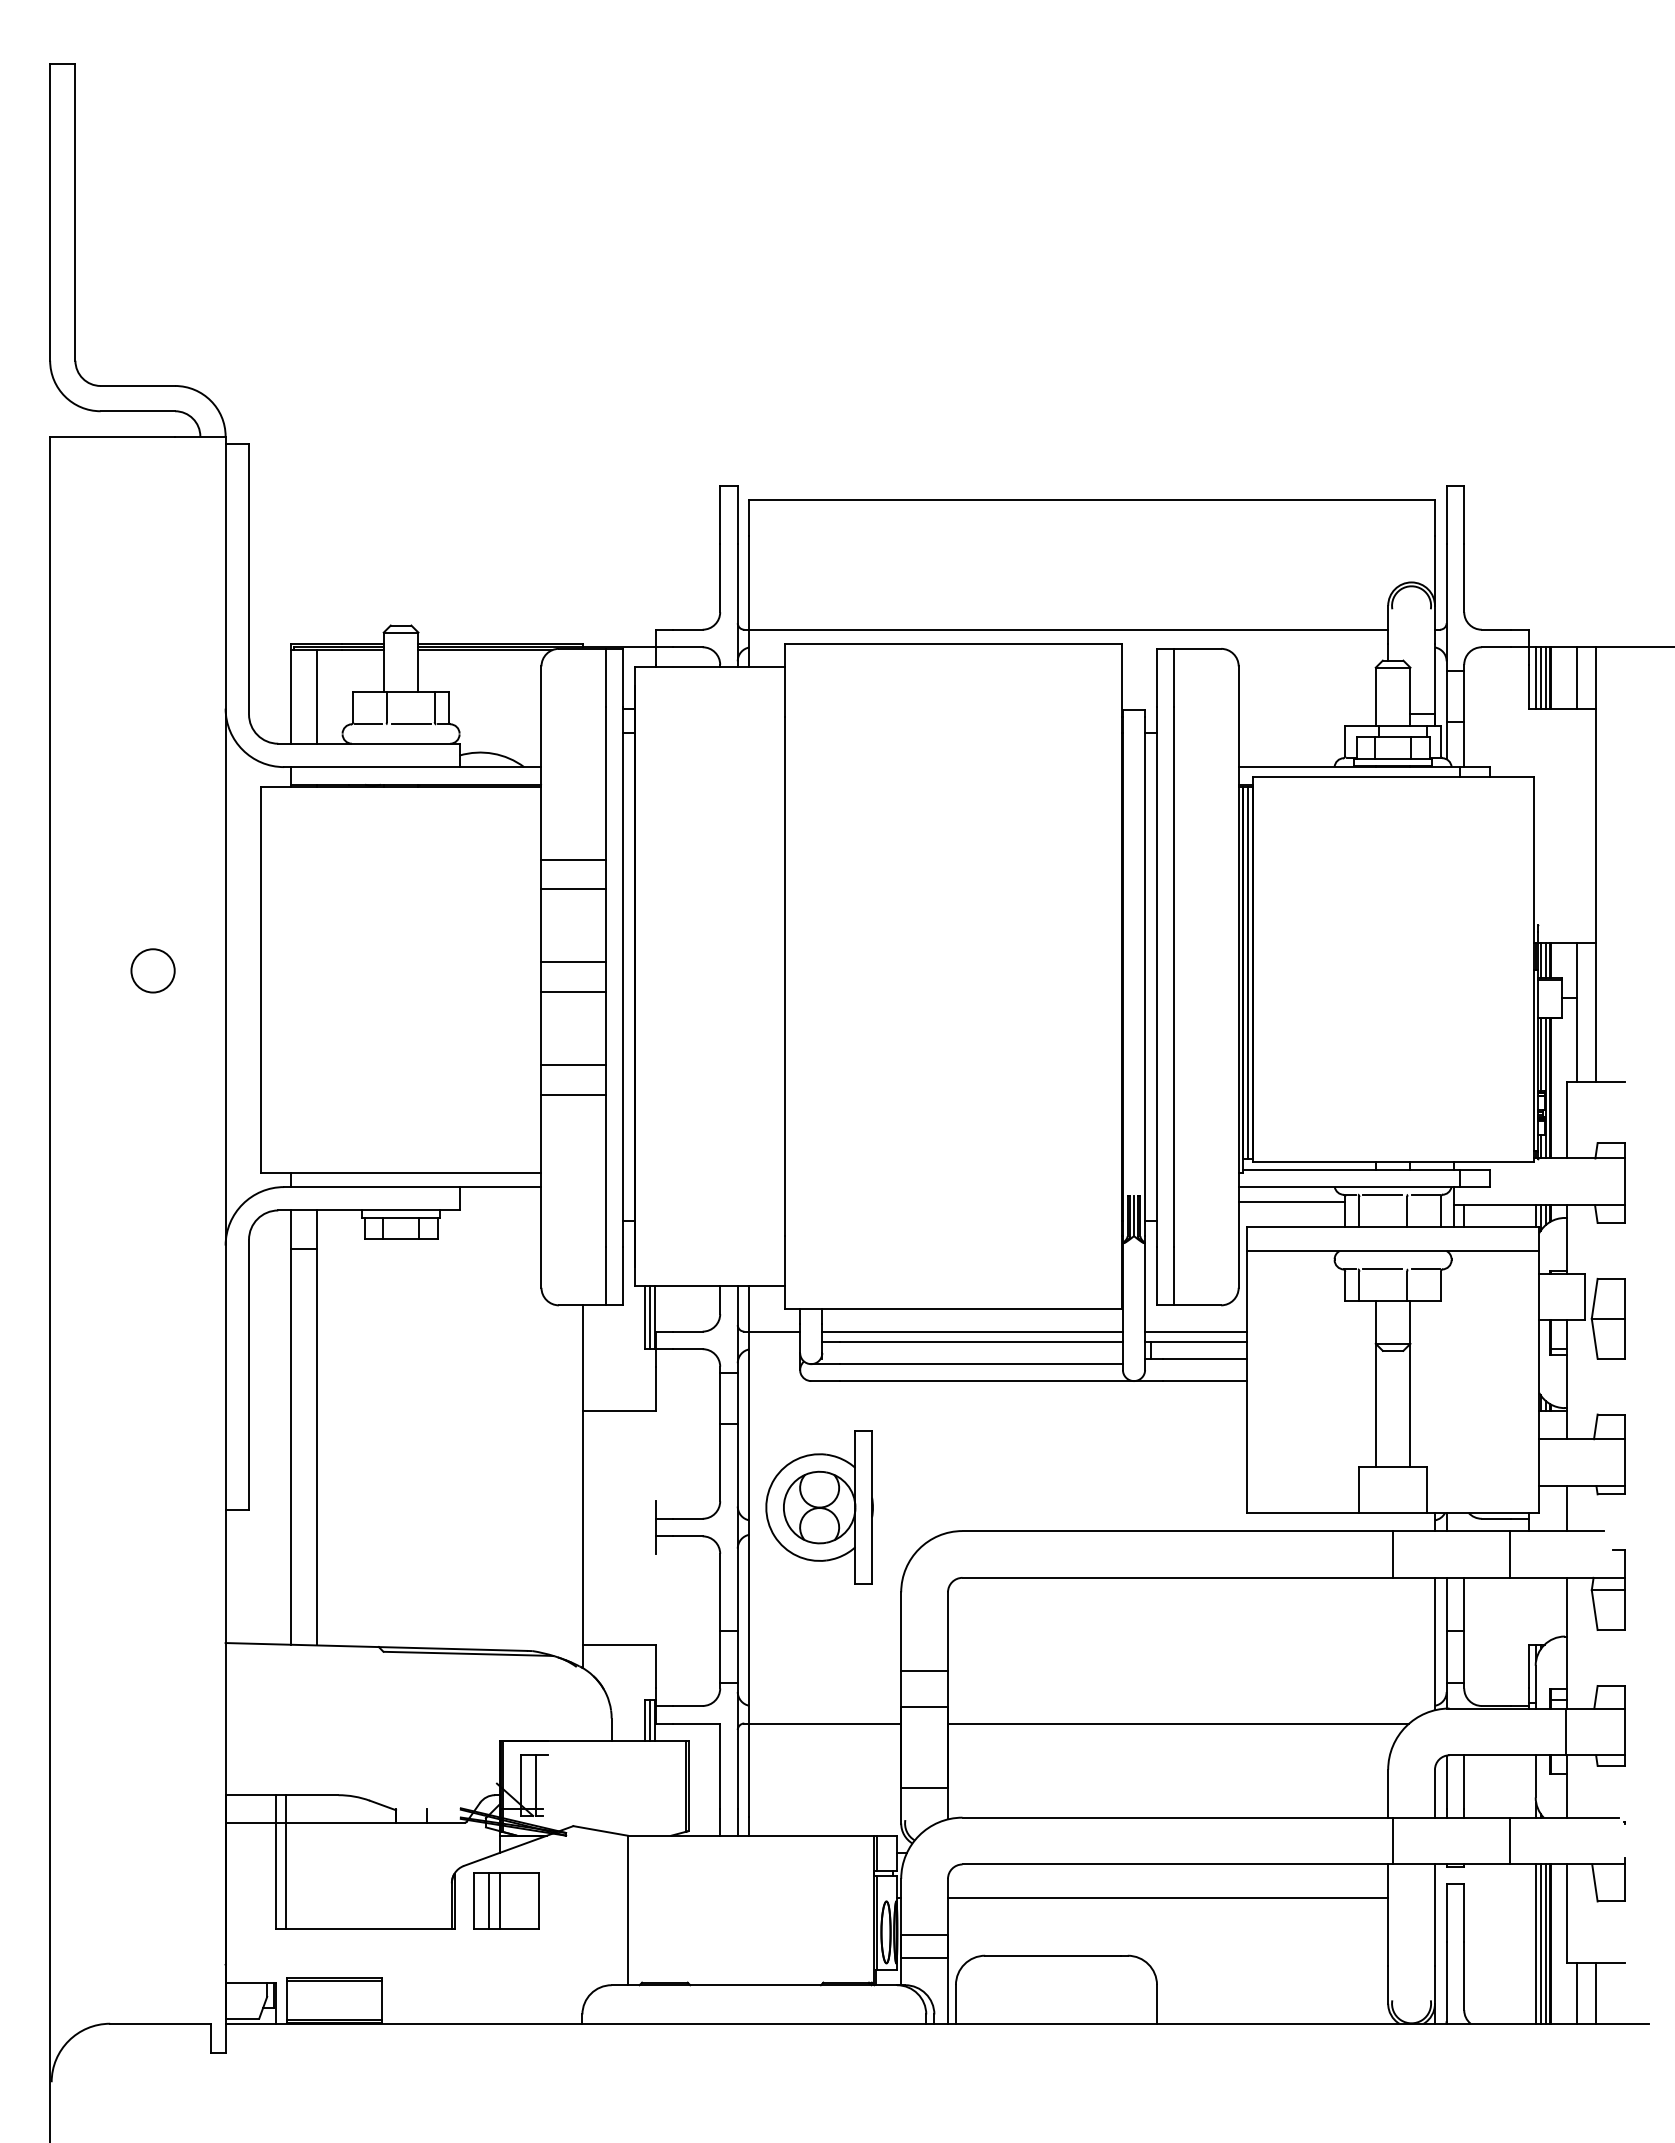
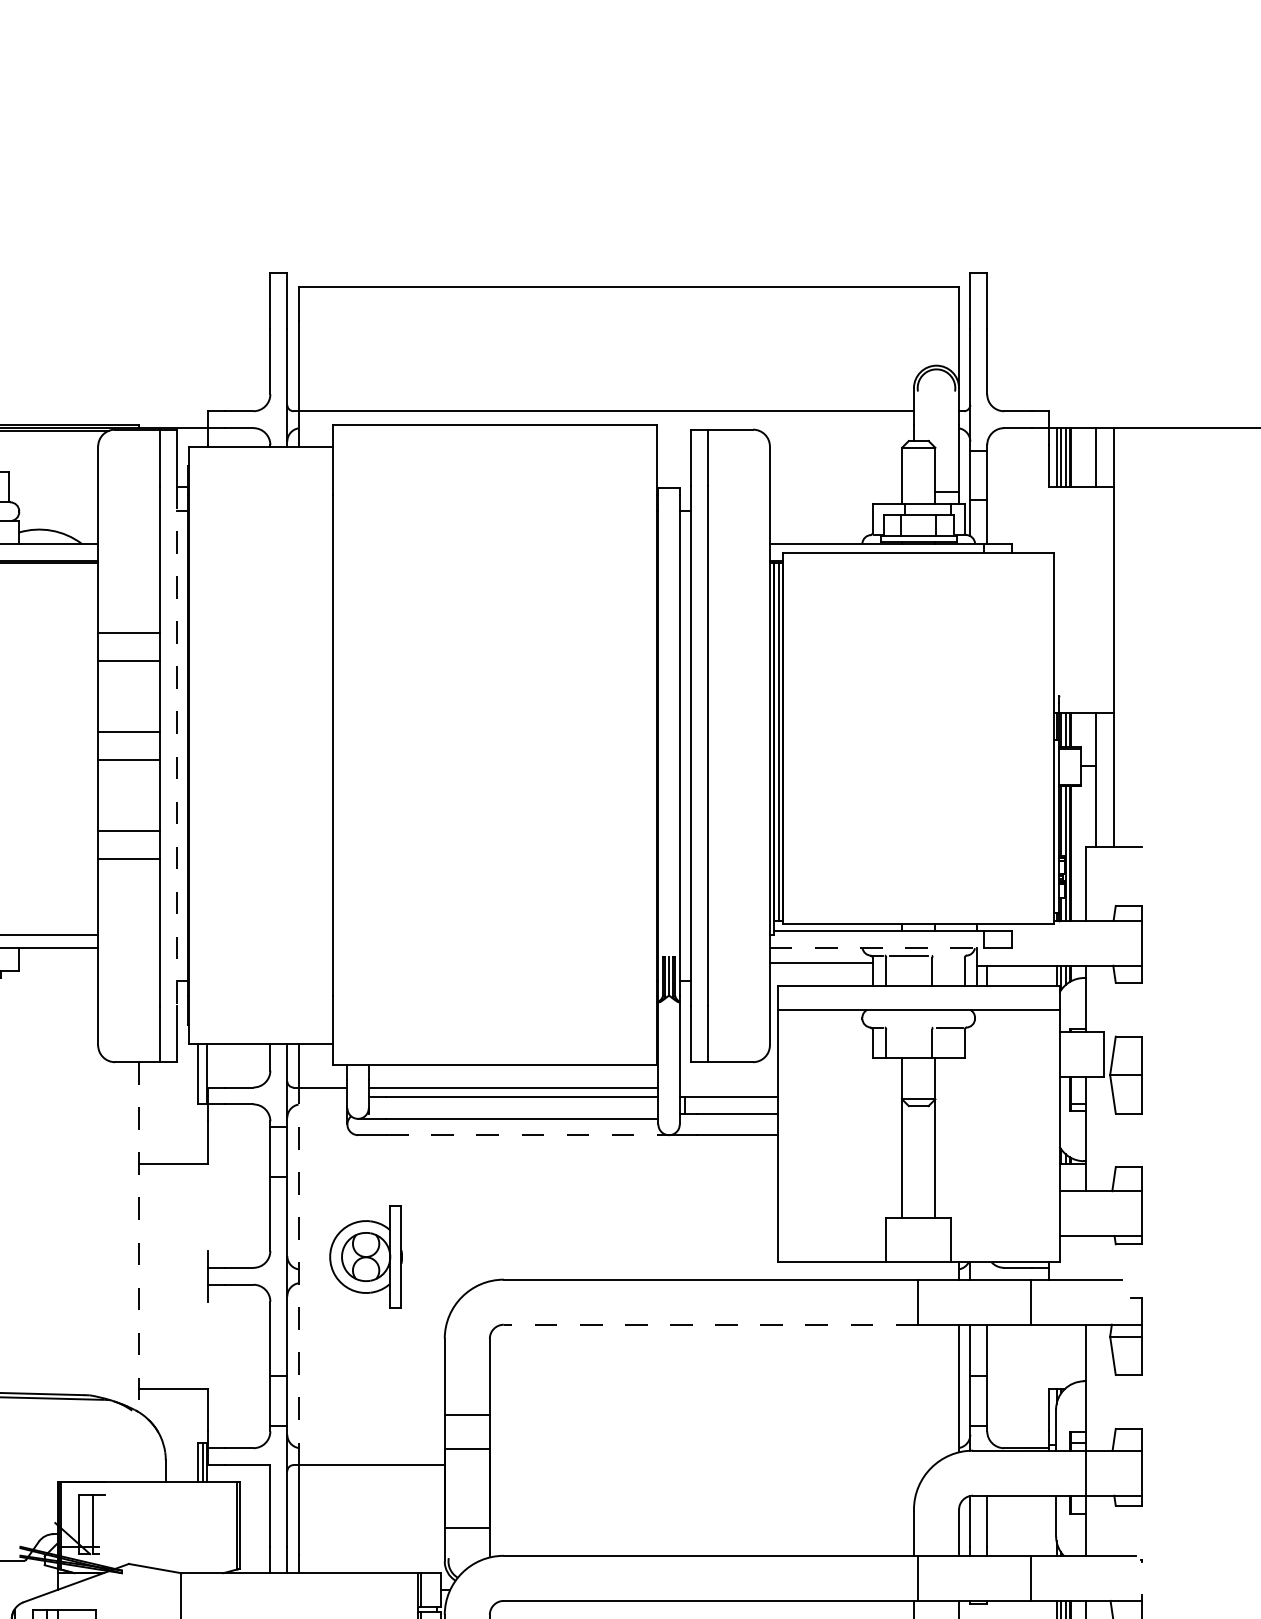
line: (623, 977) -> (177, 746), solid -> dashed
line: (1349, 1187) -> (876, 948), solid -> dashed
line: (1425, 1194) -> (949, 955), removed
line: (1382, 1269) -> (908, 1027), removed
line: (650, 1317) -> (203, 1073), removed
line: (1195, 1331) -> (728, 1087), removed
line: (987, 1381) -> (527, 1135), solid -> dashed
line: (583, 1486) -> (138, 1236), solid -> dashed
part: (819, 1507) -> (366, 1256), size x0.7
line: (1566, 1508) -> (1085, 1257), removed
line: (749, 1527) -> (298, 1276), solid -> dashed
line: (1177, 1577) -> (710, 1324), solid -> dashed
line: (1178, 1723) -> (711, 1465), removed

